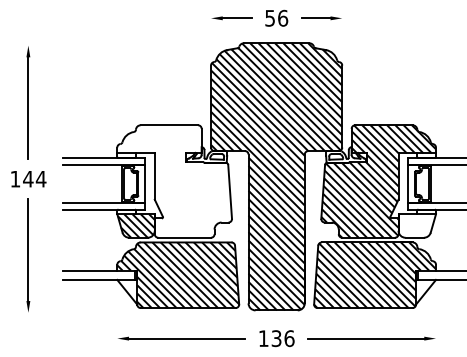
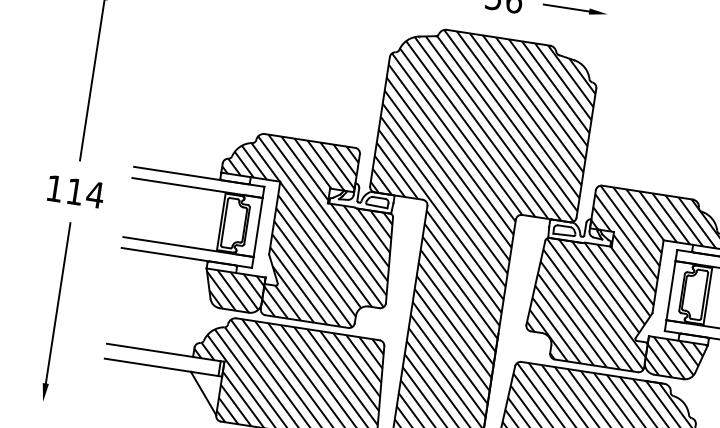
text: (28, 179) -> (75, 192), 144 -> 114
hatch: (174, 181) -> (304, 230), added
hatch: (416, 225) -> (674, 358), added

